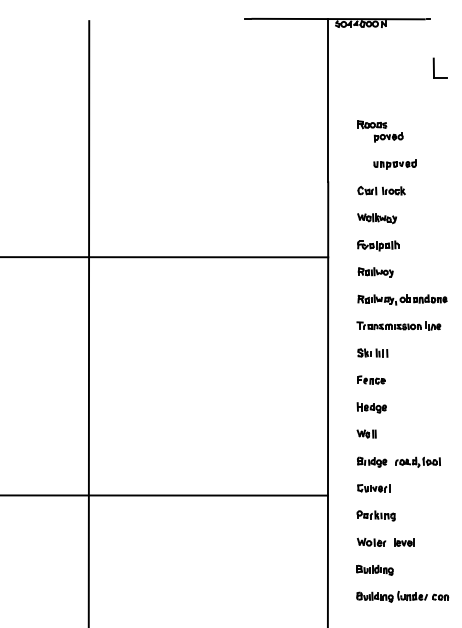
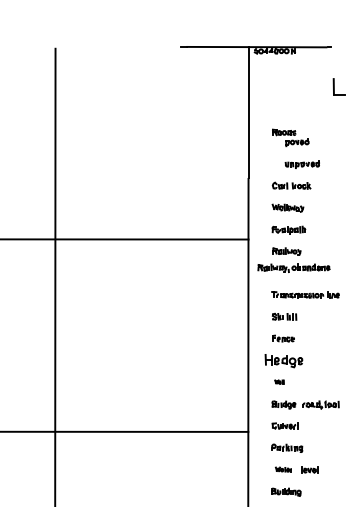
part: (402, 299) -> (293, 267), moved
part: (371, 407) -> (283, 360), size x1.6
part: (366, 433) -> (279, 381), size x0.6
part: (371, 541) -> (283, 468), size x0.7

